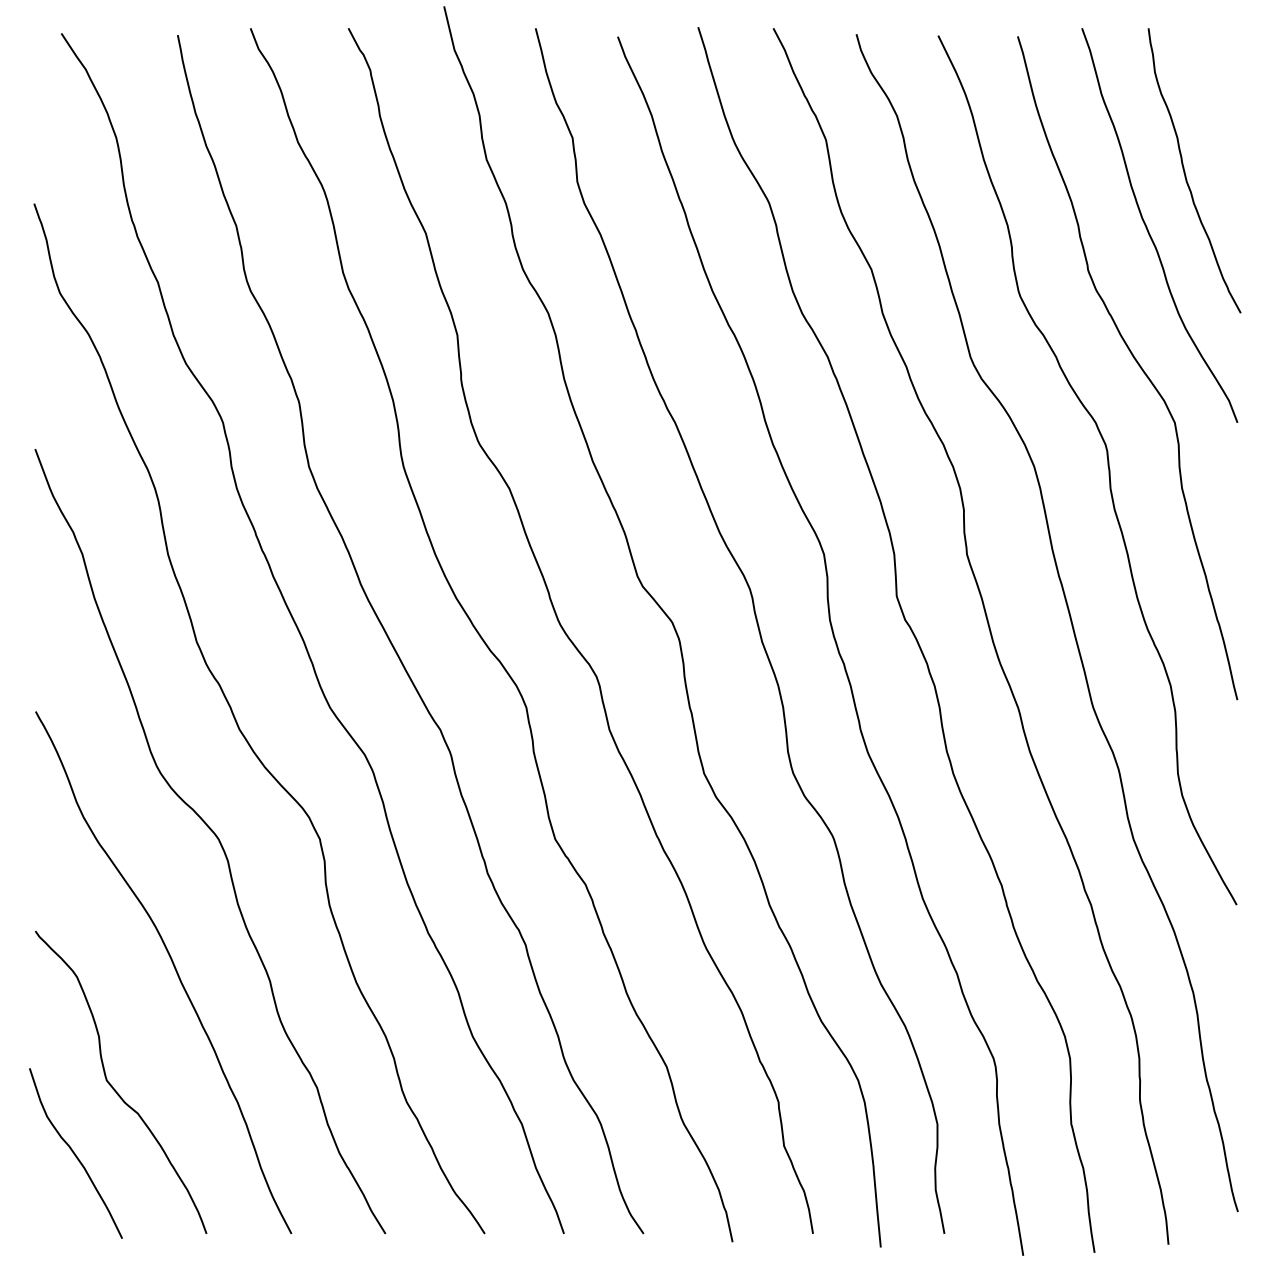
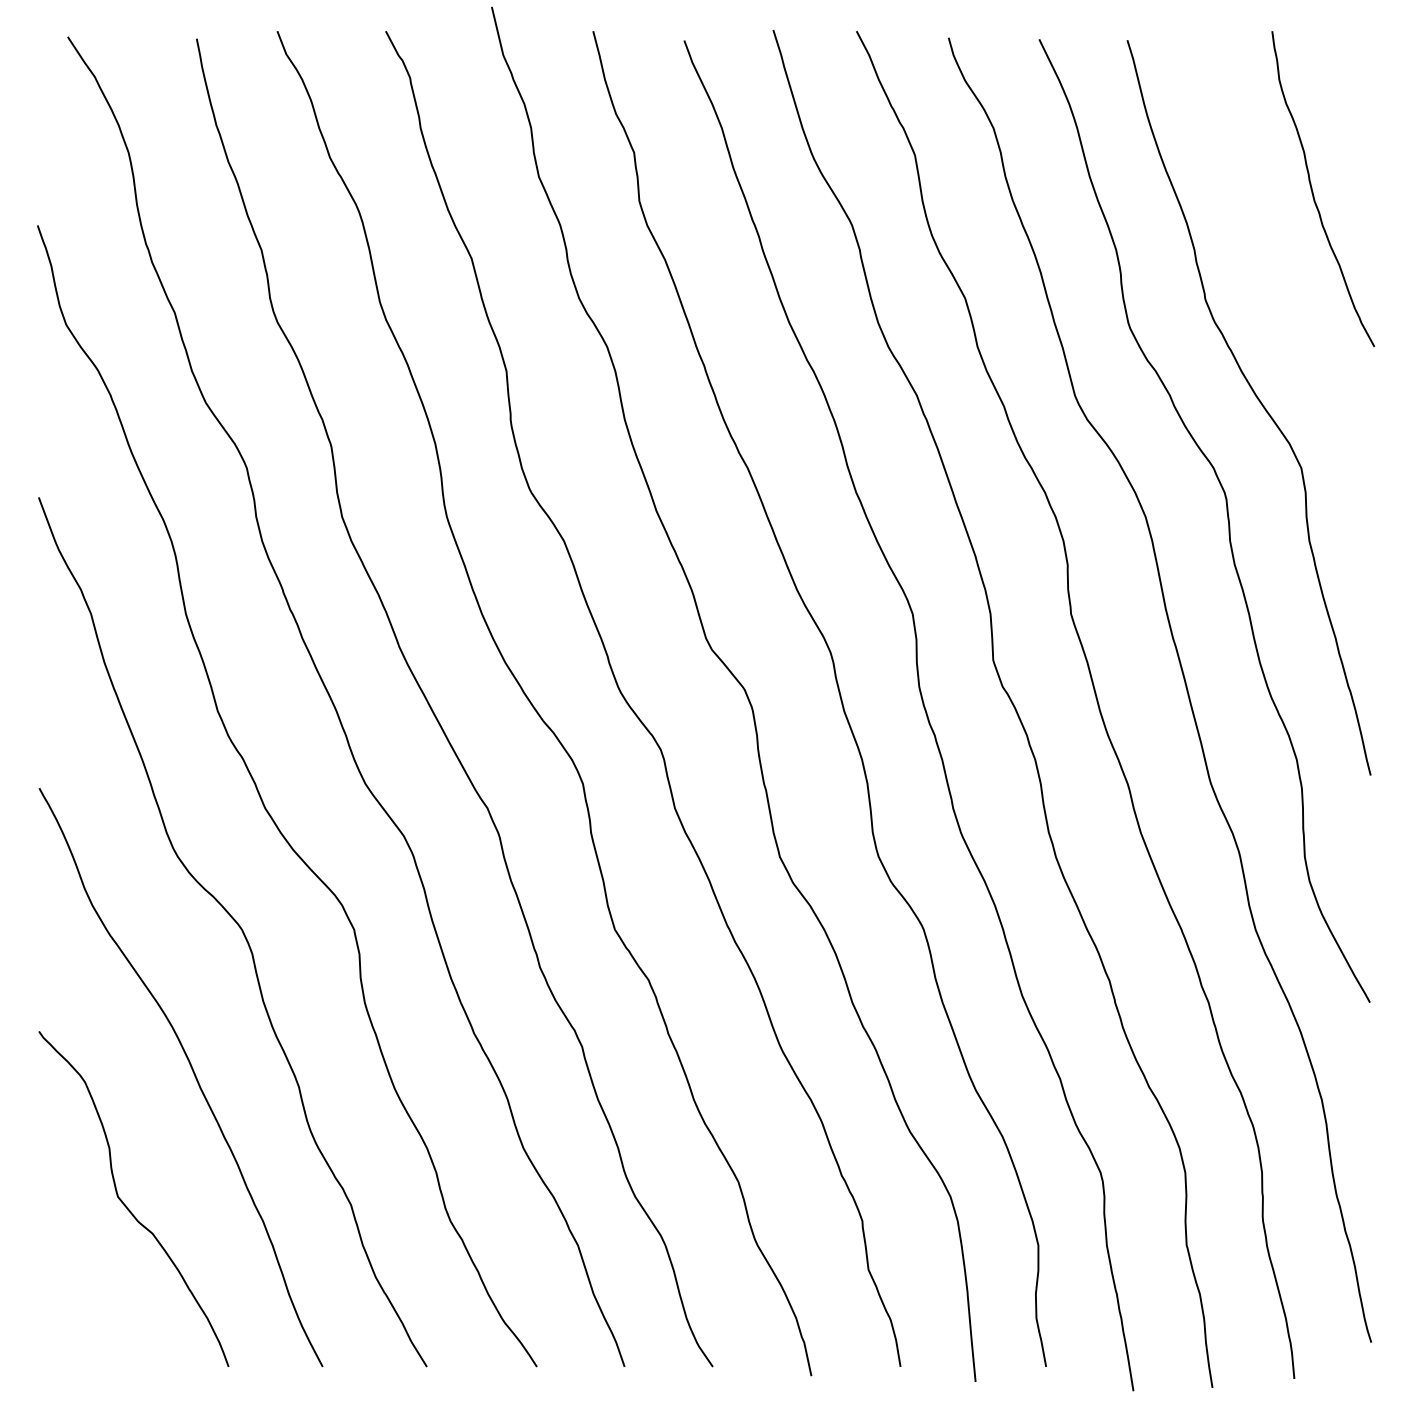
curve: (1148, 229) -> (1272, 254), removed
curve: (74, 1153) -> (82, 1277), removed

